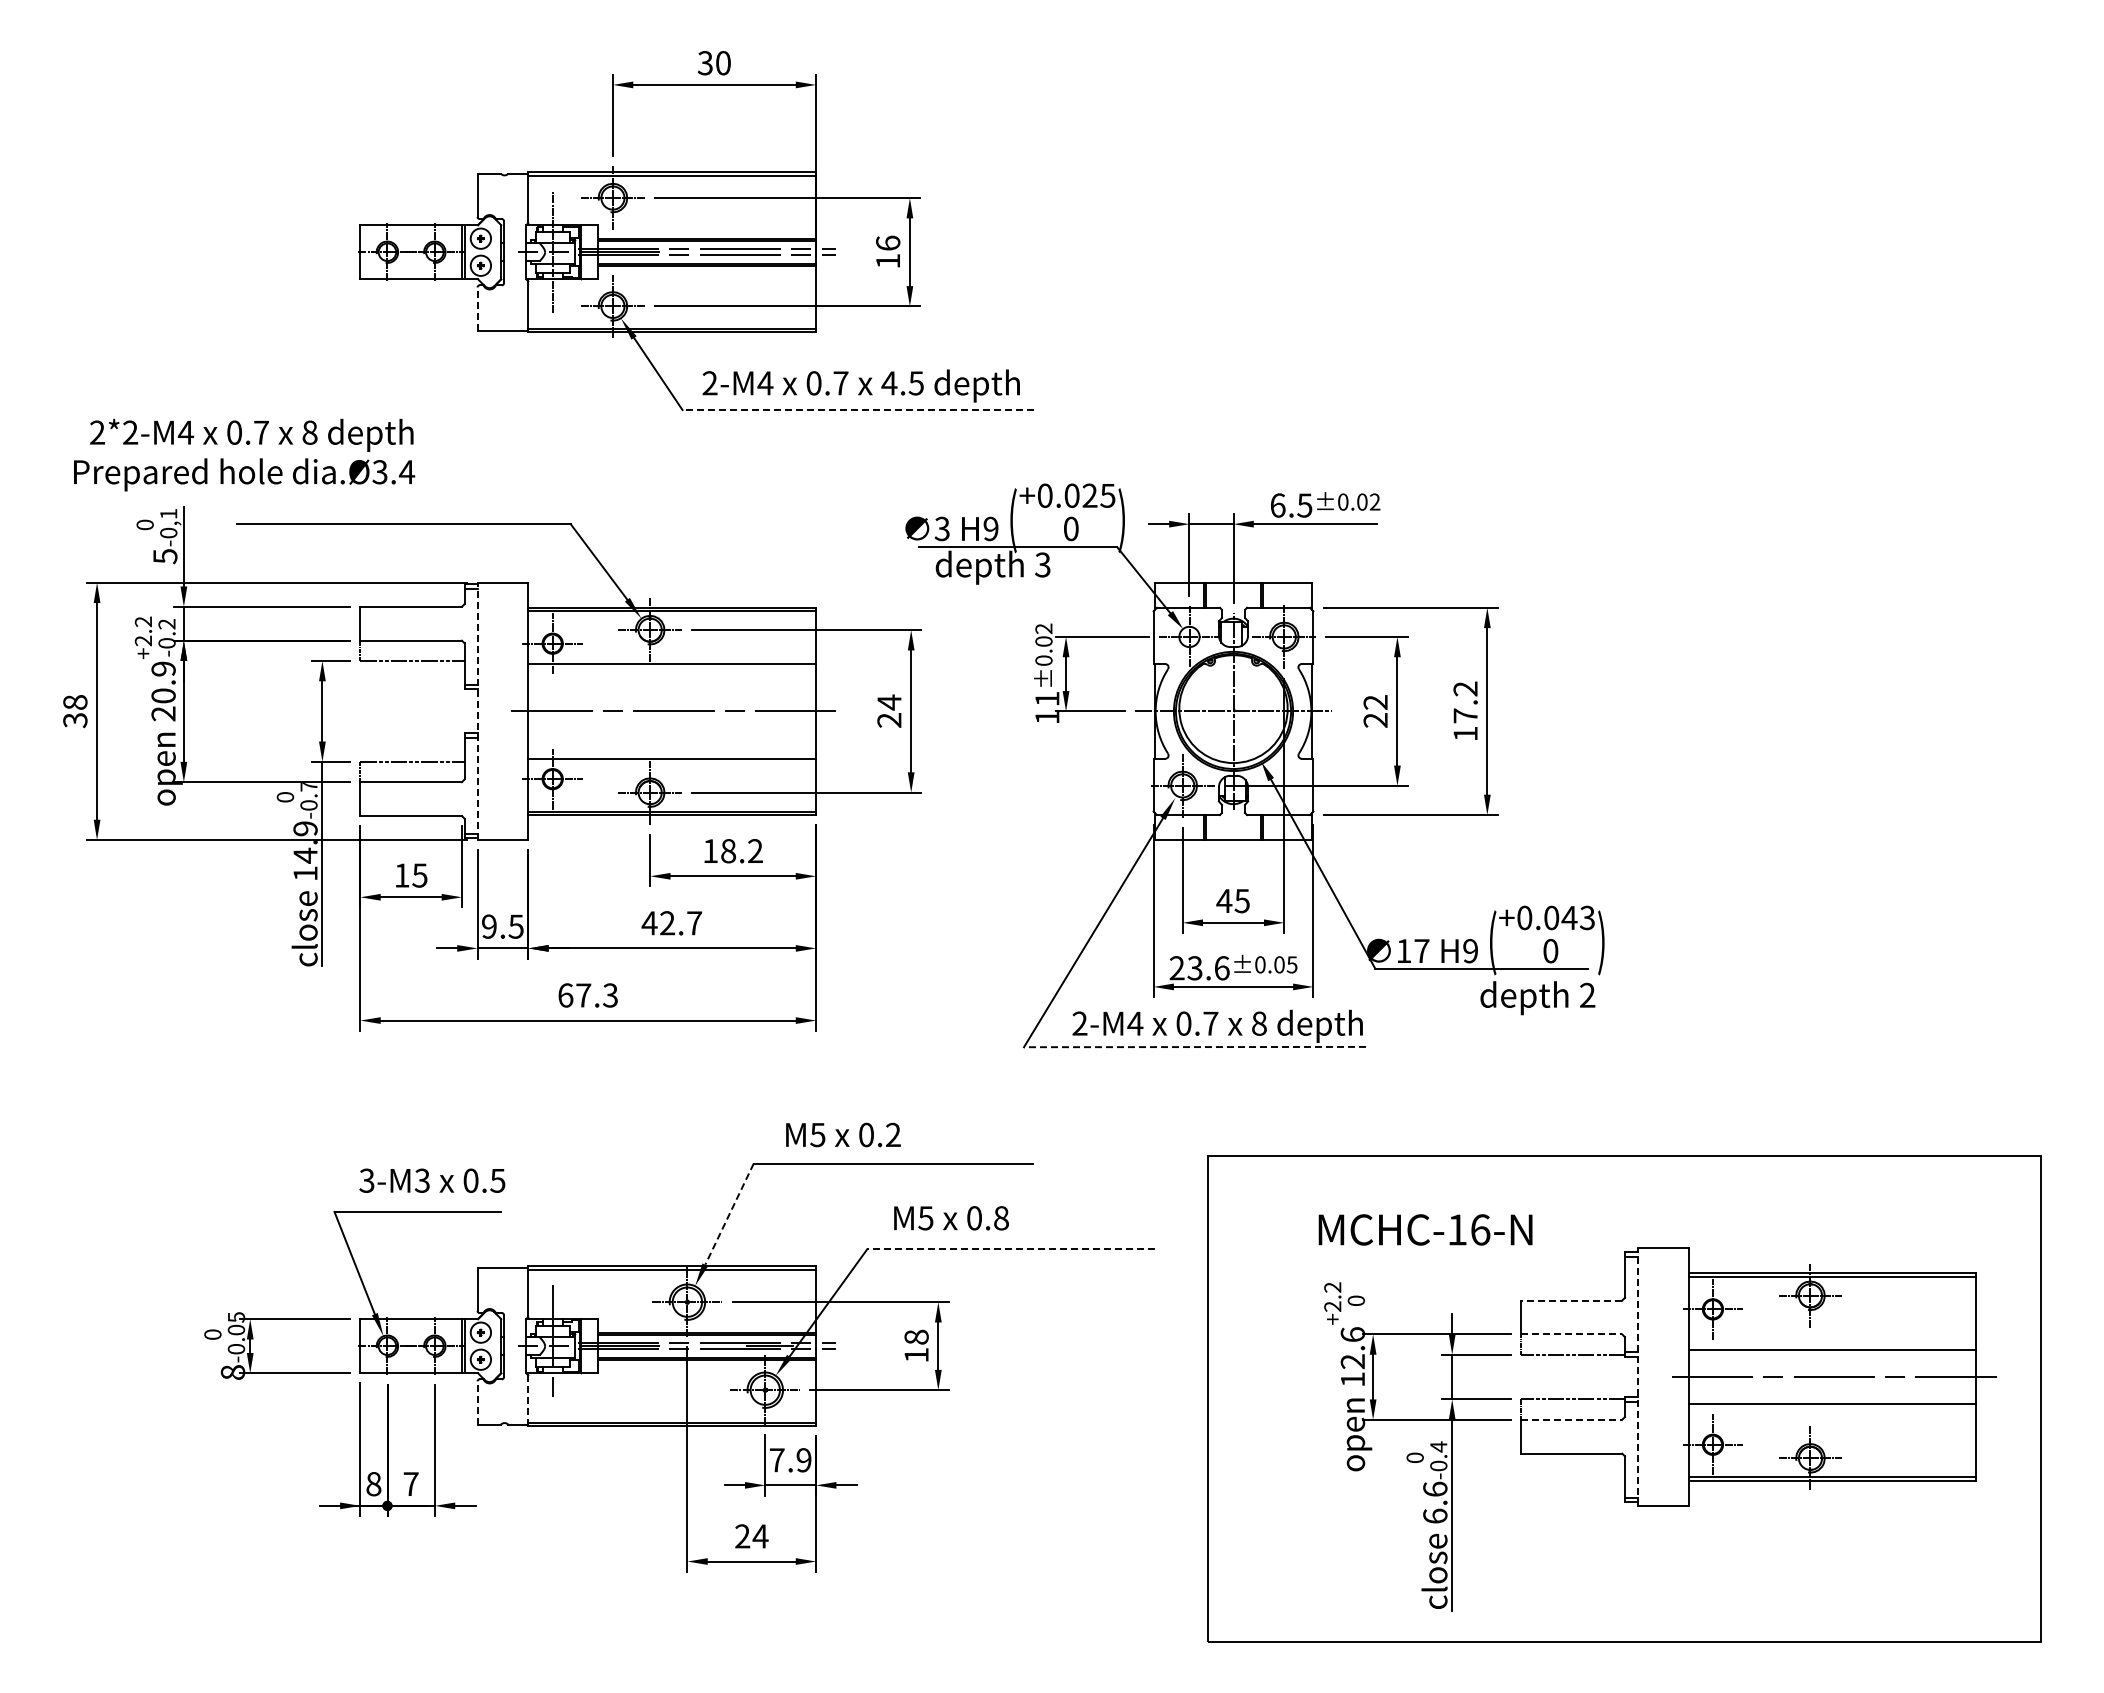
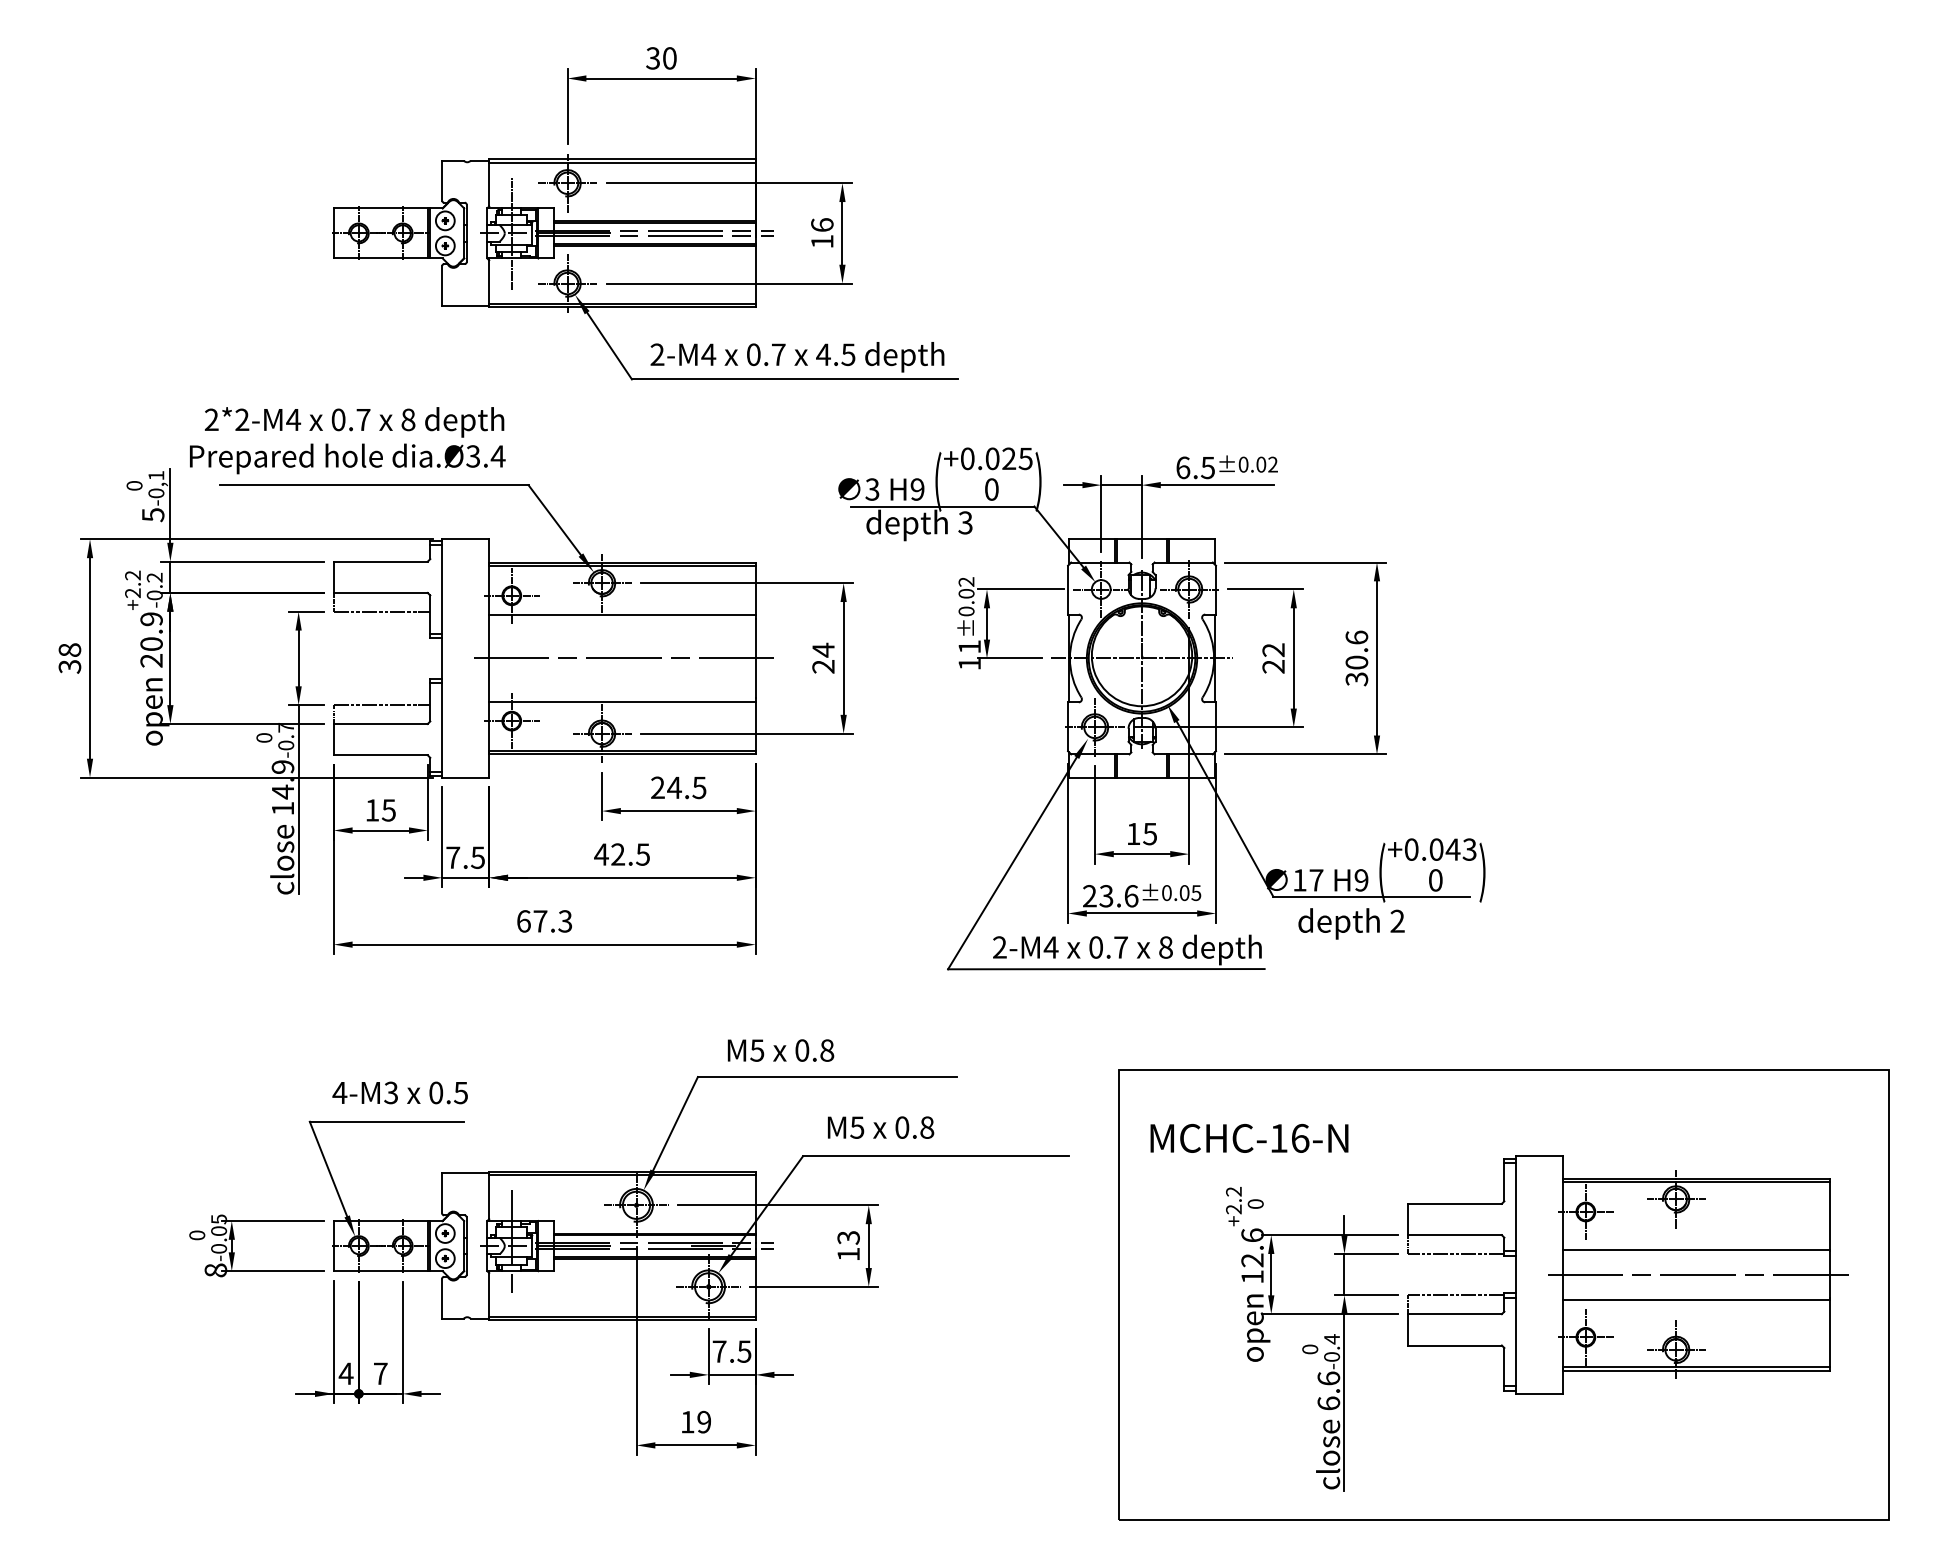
line: (477, 309) -> (442, 286), dashed -> solid
line: (858, 410) -> (794, 379), dashed -> solid
text: (244, 454) -> (347, 440), moved
line: (477, 711) -> (442, 658), dashed -> solid
text: (1465, 711) -> (1356, 658), 17.2 -> 30.6
text: (732, 851) -> (678, 788), 18.2 -> 24.5
text: (1224, 900) -> (1133, 833), 45 -> 15
text: (694, 923) -> (643, 854), 42.7 -> 42.5
text: (489, 926) -> (453, 857), 9.5 -> 7.5
text: (1537, 998) -> (1351, 924), moved
line: (1195, 1047) -> (1106, 969), dashed -> solid
text: (893, 1134) -> (827, 1050), 0.2 -> 0.8
text: (366, 1180) -> (339, 1092), 3-M3 -> 4-M3
line: (729, 1214) -> (675, 1124), dashed -> solid
text: (1425, 1229) -> (1249, 1138), moved
line: (1011, 1249) -> (936, 1156), dashed -> solid
line: (1571, 1300) -> (1454, 1203), dashed -> solid
line: (1571, 1334) -> (1454, 1235), dashed -> solid
text: (916, 1336) -> (848, 1237), 18 -> 13
line: (1637, 1377) -> (1515, 1275), dashed -> solid
line: (528, 1400) -> (489, 1296), dashed -> solid
line: (477, 1403) -> (442, 1299), dashed -> solid
line: (1571, 1419) -> (1454, 1313), dashed -> solid
text: (803, 1460) -> (743, 1351), 7.9 -> 7.5
text: (373, 1484) -> (345, 1374), 8 -> 4
text: (751, 1536) -> (695, 1422), 24 -> 19

